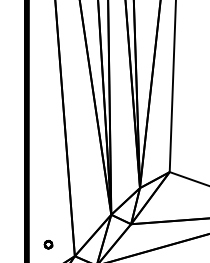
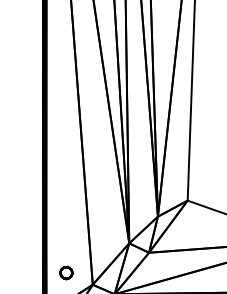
part: (48, 244) -> (66, 273), size x1.67

